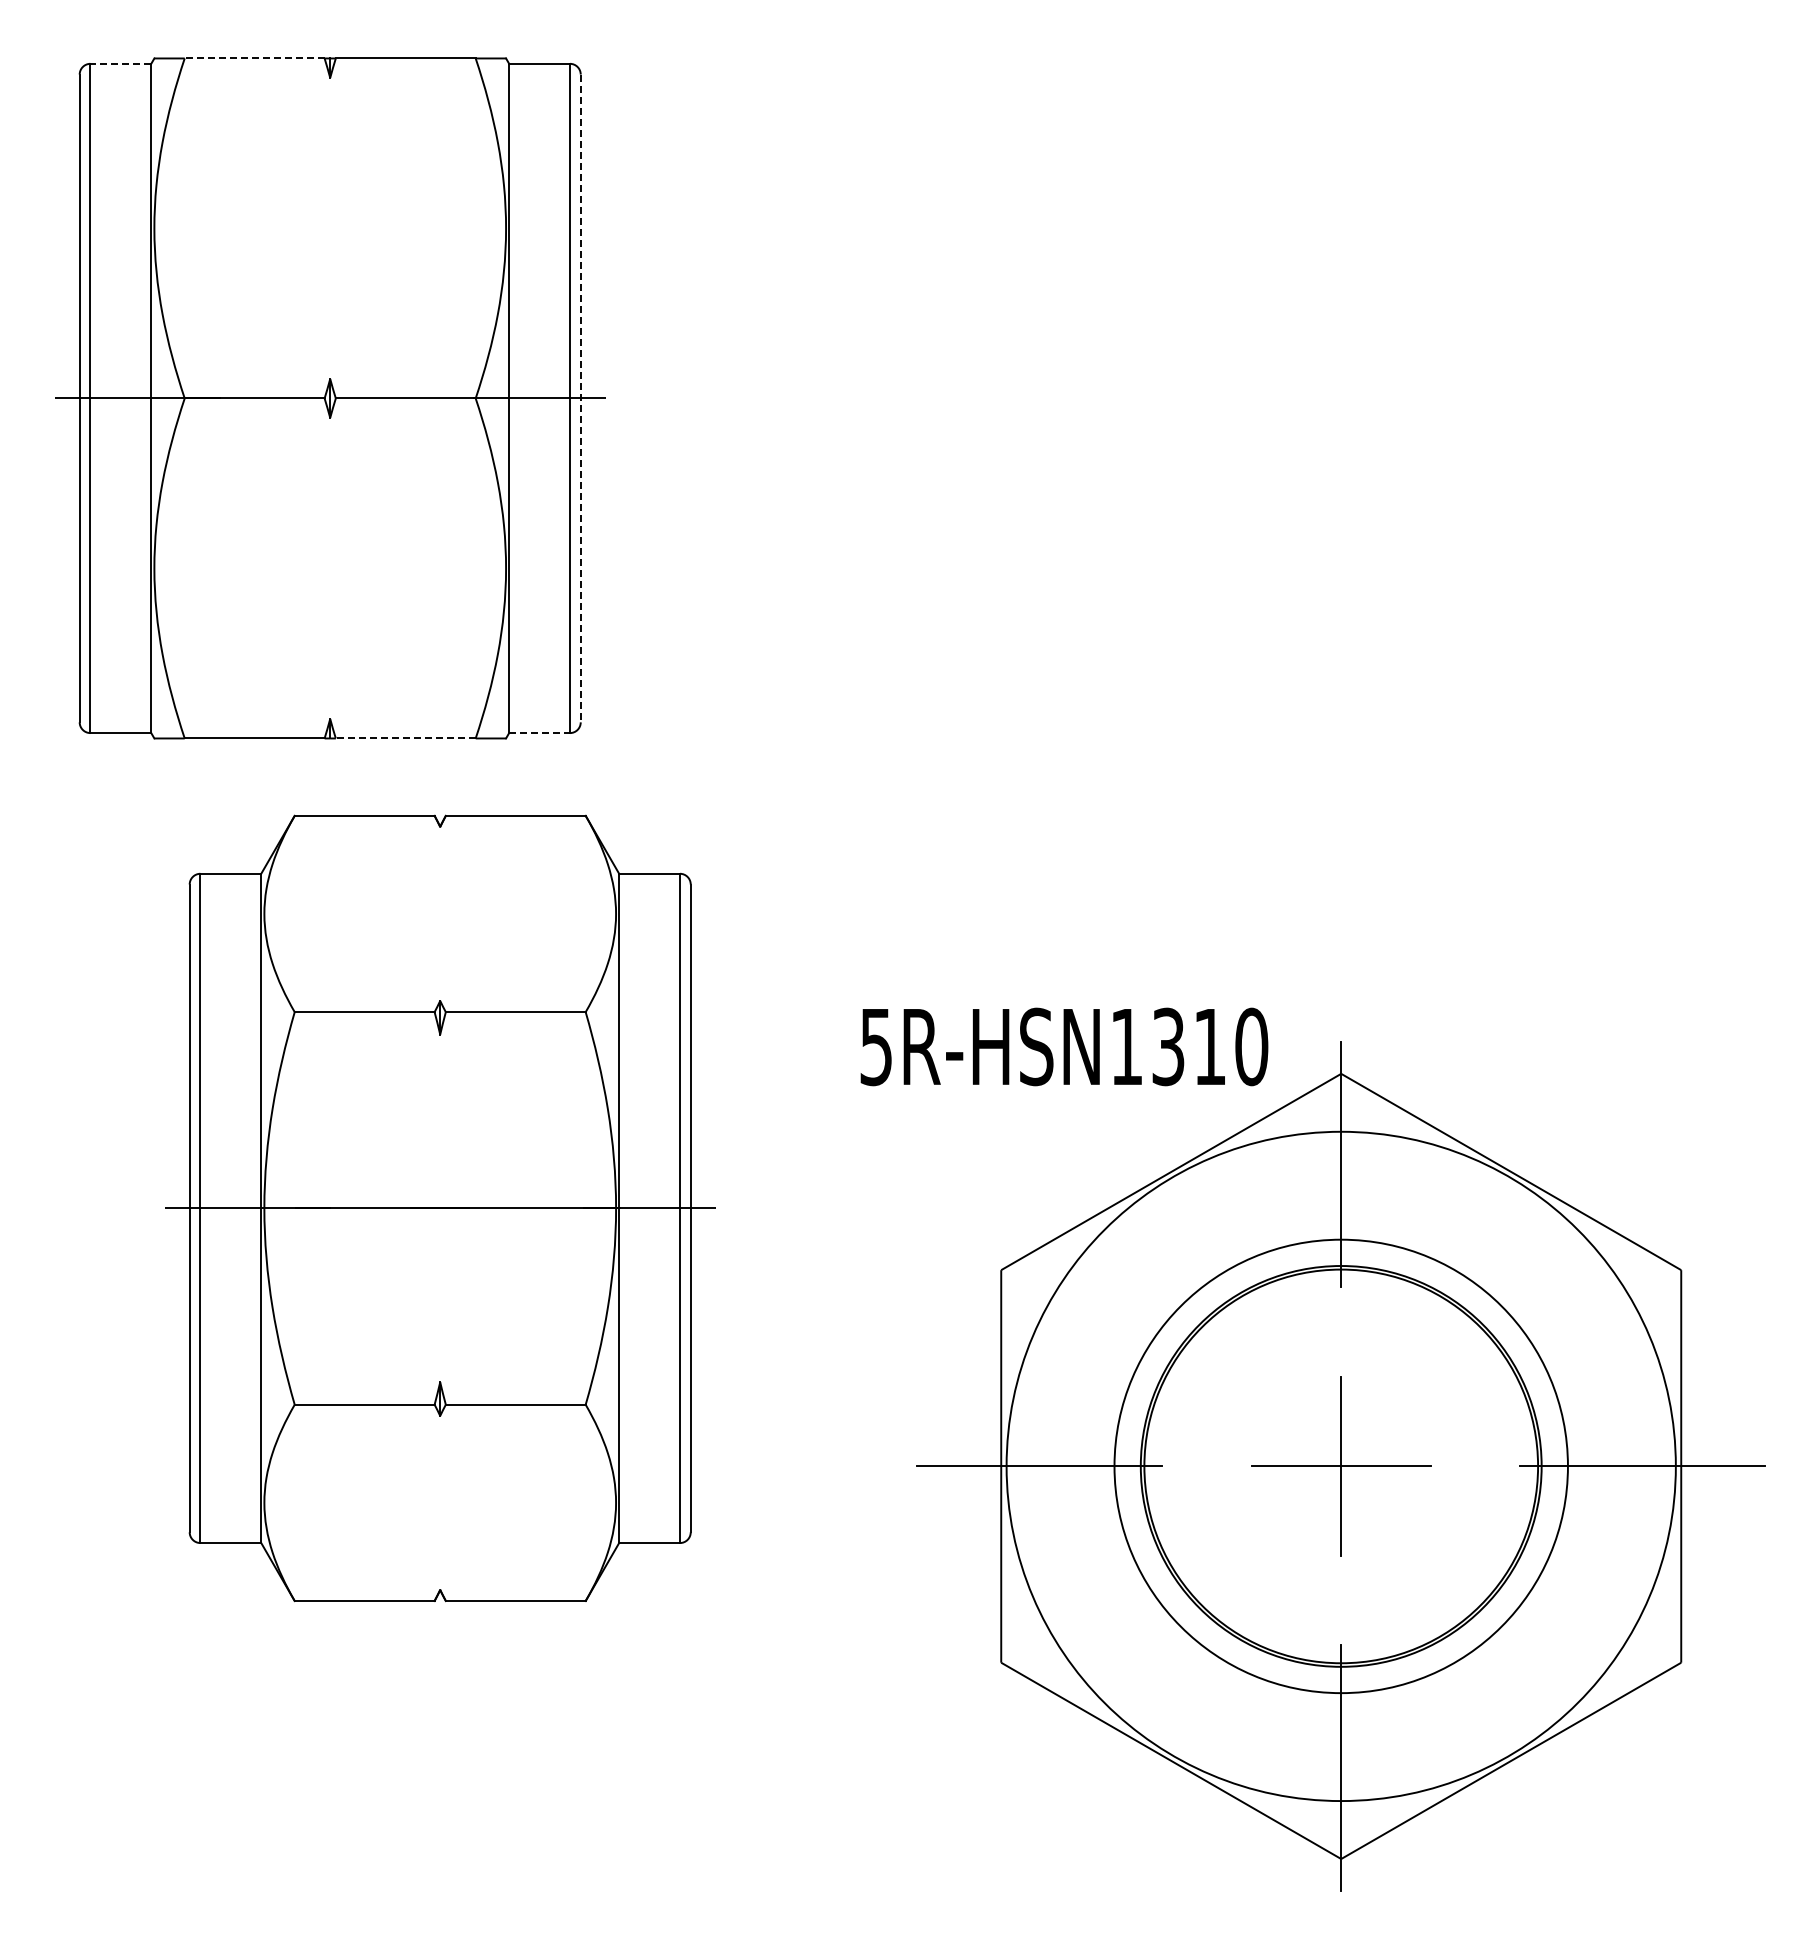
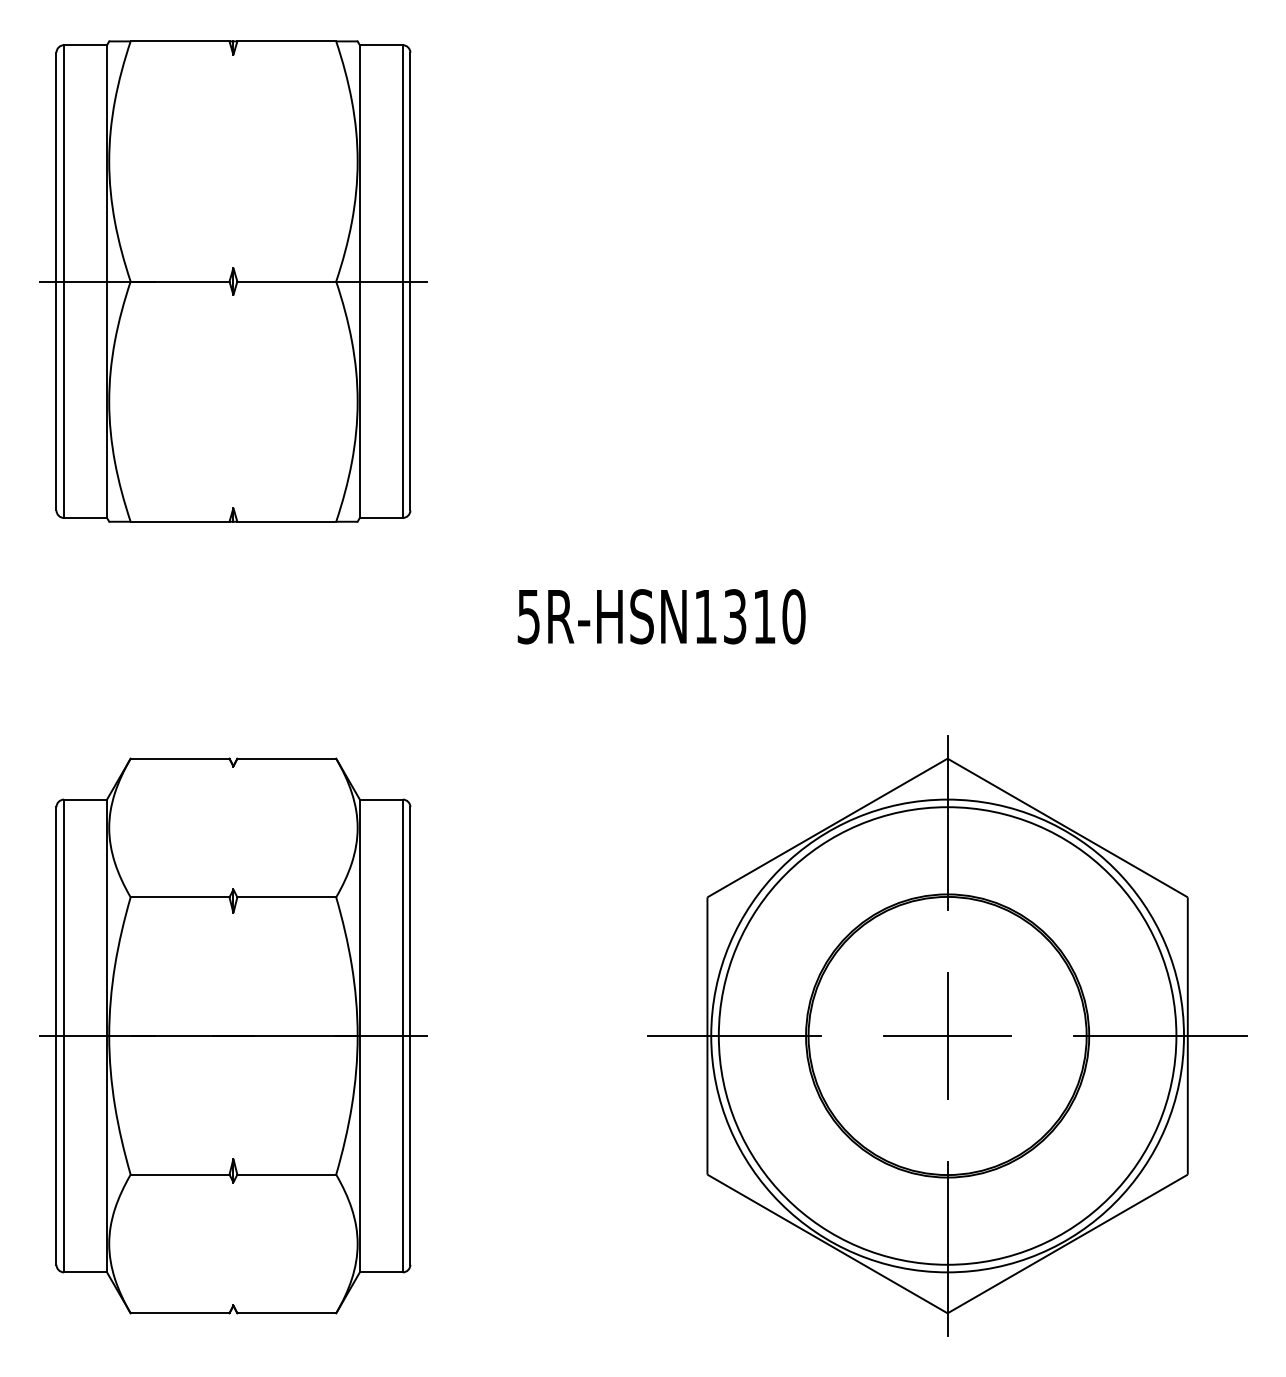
line: (254, 58) -> (179, 41), dashed -> solid
line: (120, 63) -> (85, 44), dashed -> solid
line: (580, 398) -> (410, 281), dashed -> solid
line: (540, 733) -> (381, 518), dashed -> solid
line: (405, 738) -> (286, 521), dashed -> solid
text: (1064, 1046) -> (661, 616), moved
part: (440, 1208) -> (233, 1036), moved
circle: (1341, 1466) -> (947, 1036), size x1.43

